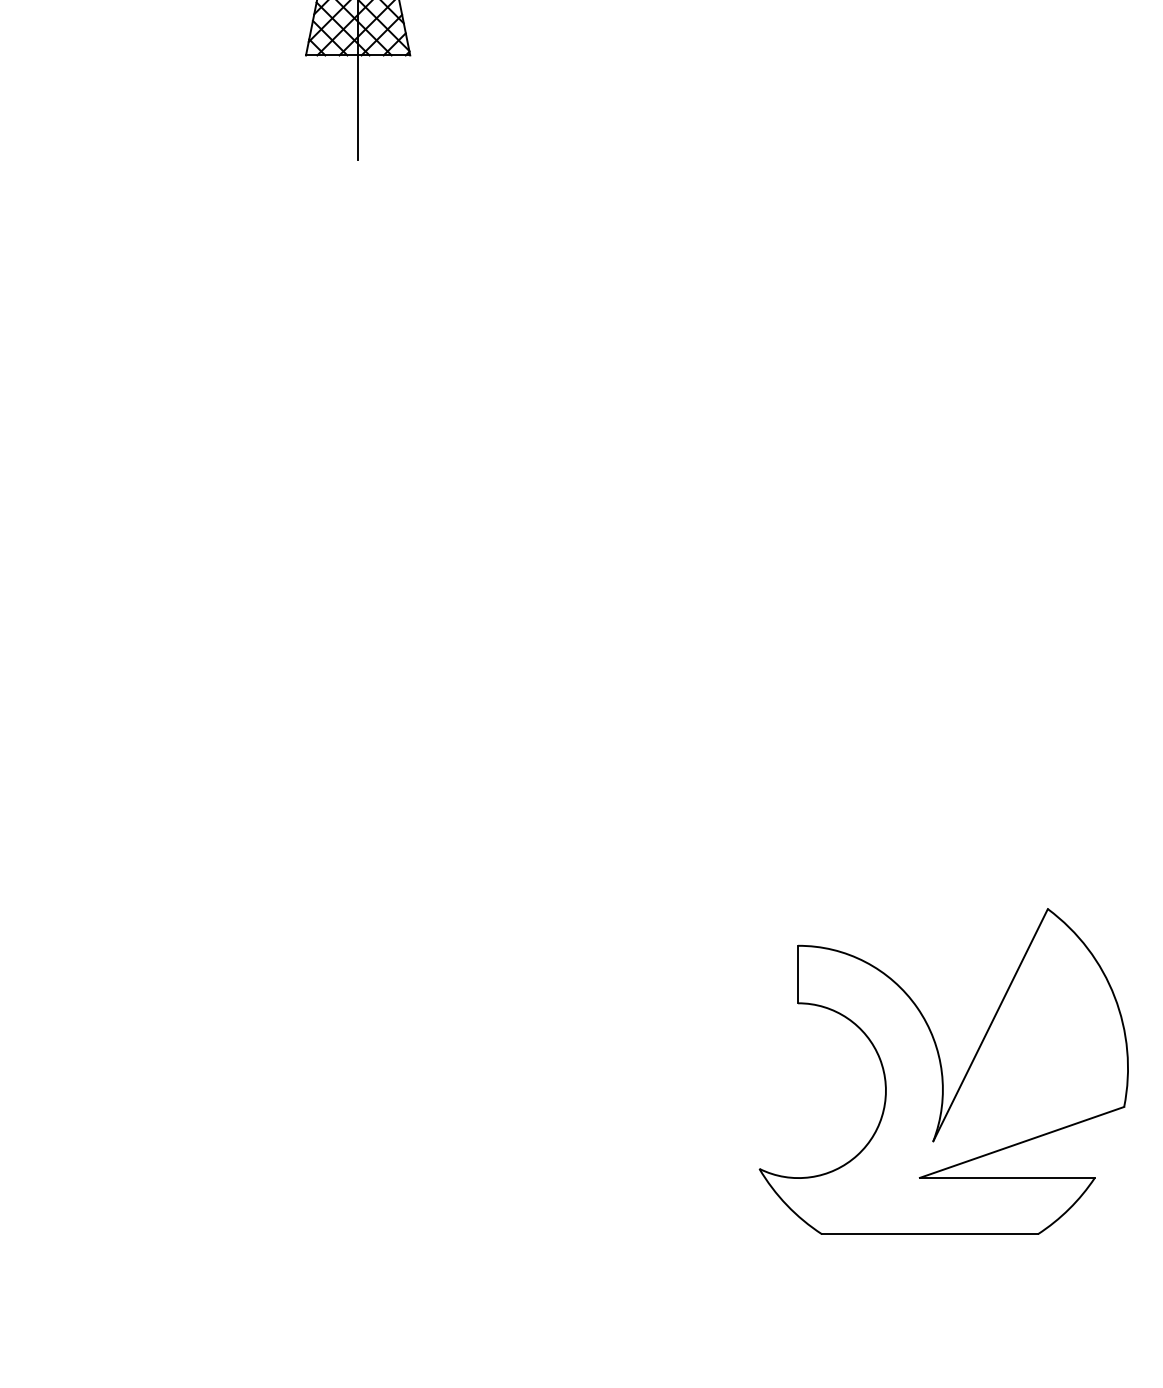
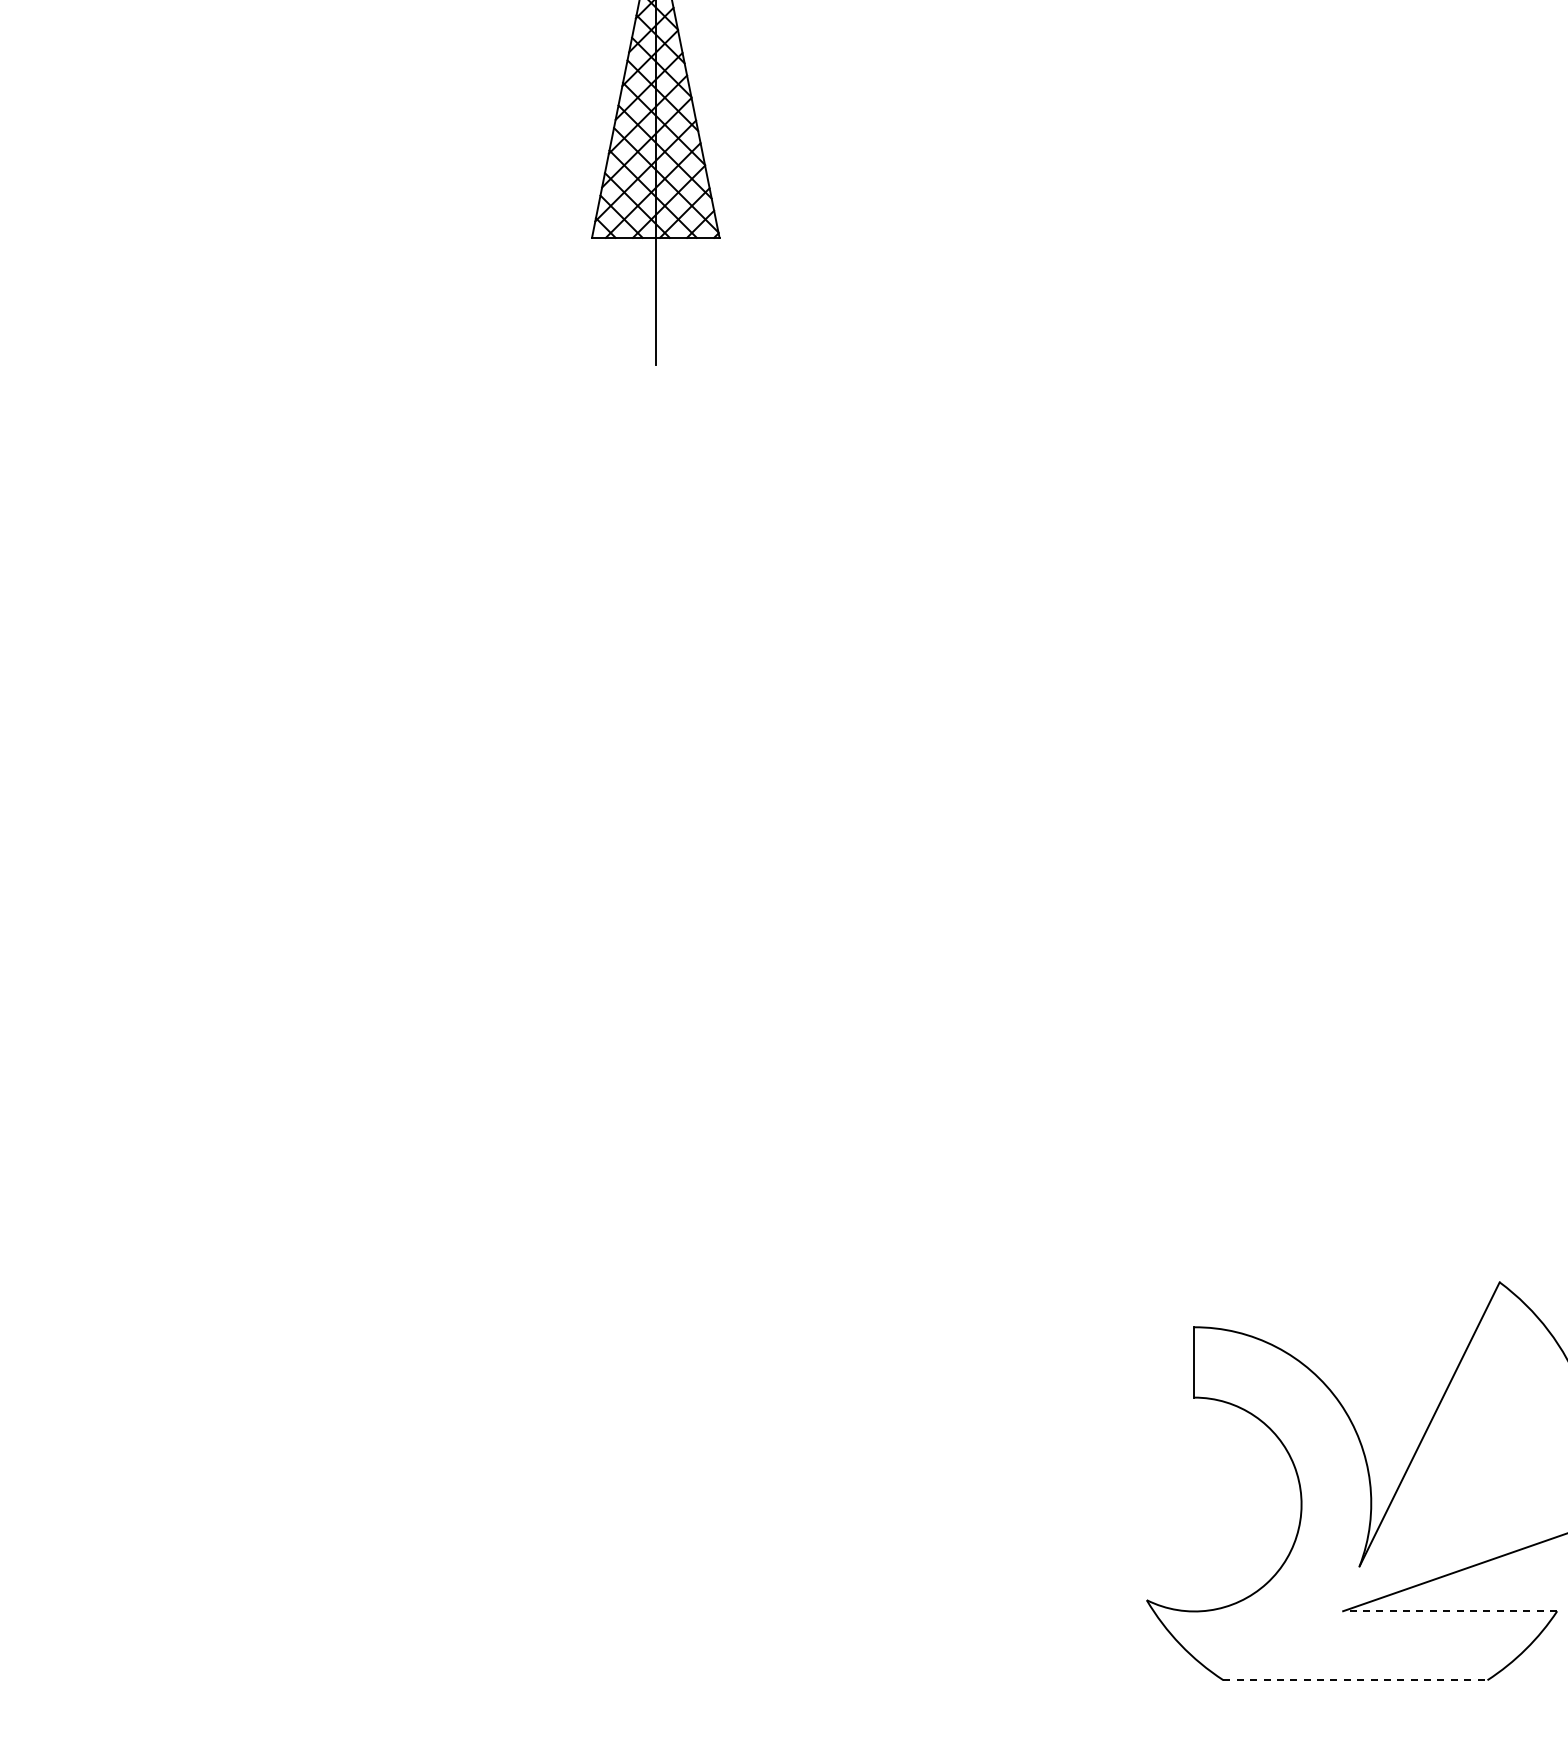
line: (1006, 1178) -> (1449, 1611), solid -> dashed
line: (930, 1234) -> (1355, 1680), solid -> dashed

